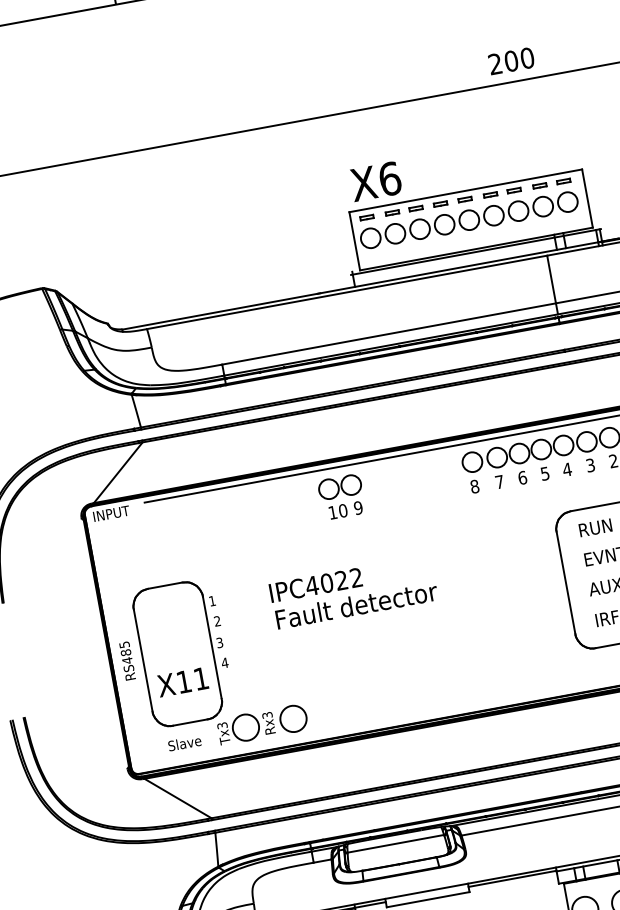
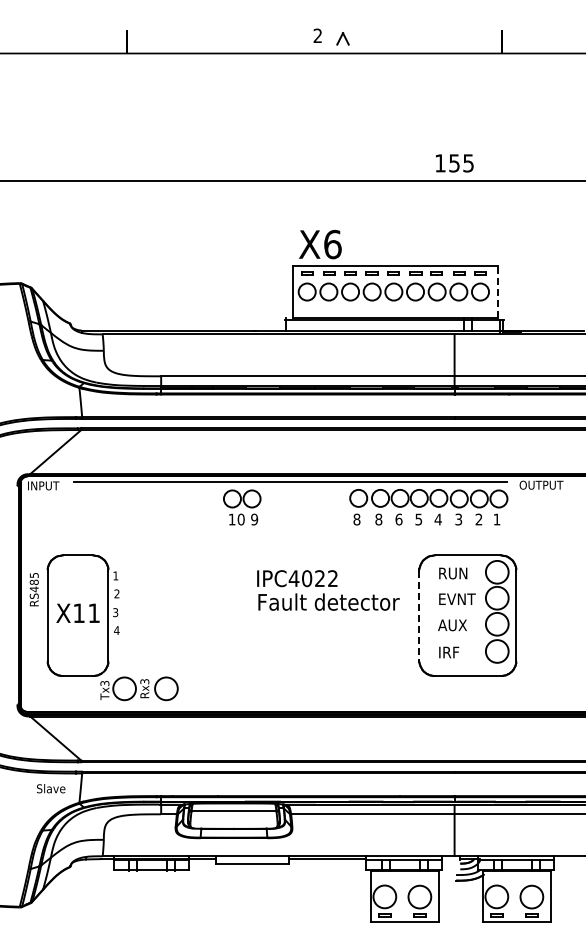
text: (511, 61) -> (454, 163), 200 -> 155
line: (587, 199) -> (497, 292), solid -> dashed
text: (499, 482) -> (378, 519), 7 -> 8
line: (566, 583) -> (419, 616), solid -> dashed
text: (353, 592) -> (328, 590), moved
text: (126, 660) -> (33, 589), moved
text: (182, 681) -> (77, 612), moved
text: (185, 743) -> (51, 788), moved

